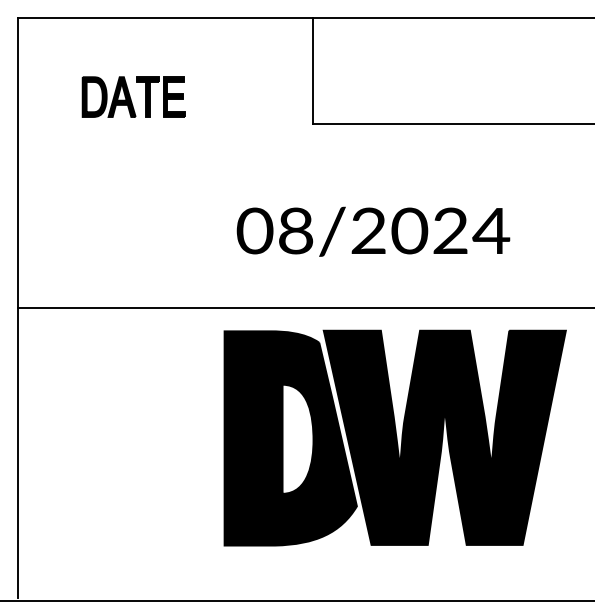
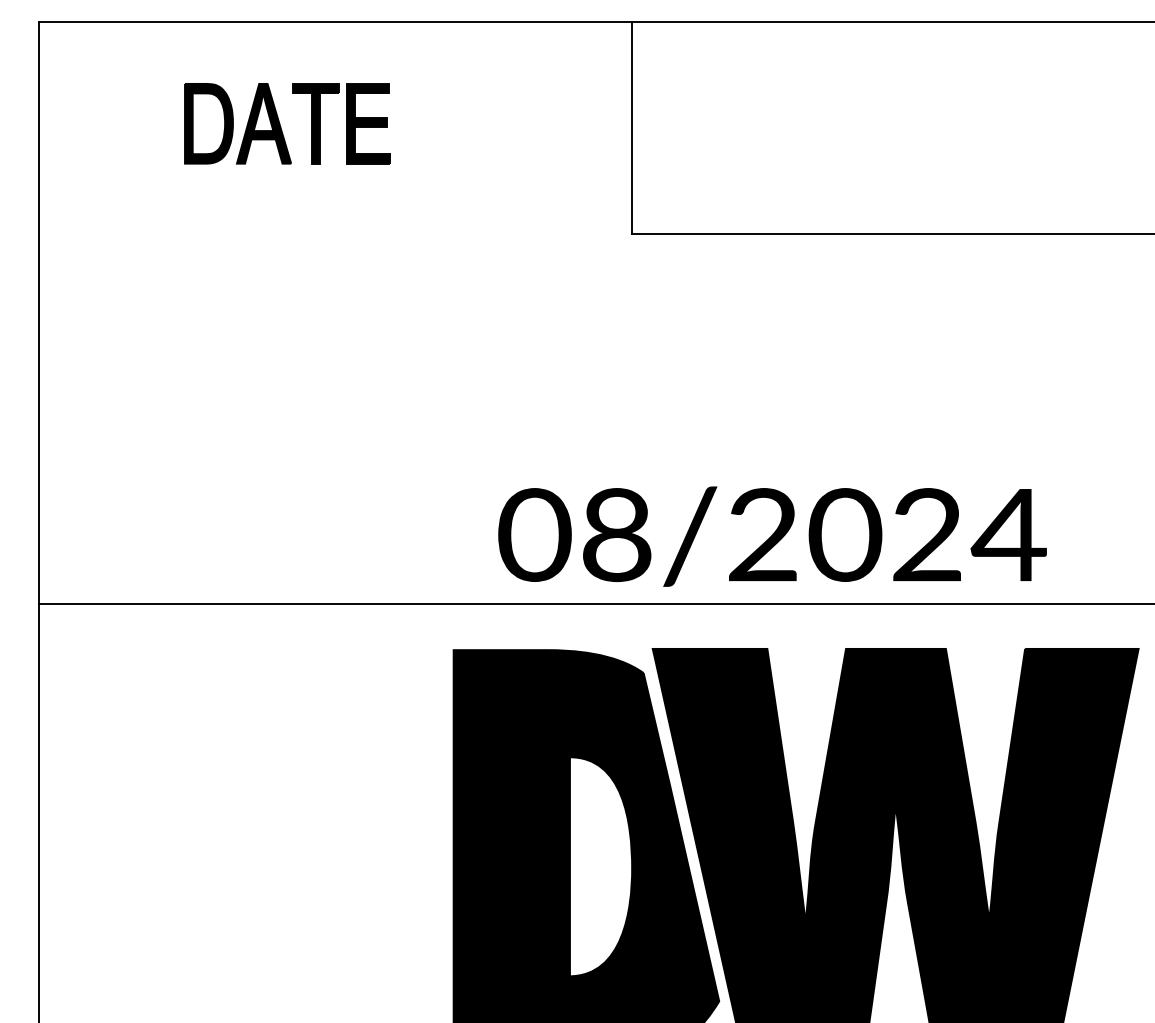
part: (133, 96) -> (286, 122), moved
text: (373, 231) -> (772, 536), moved

